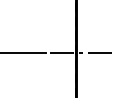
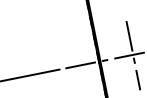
line: (102, 53) -> (133, 55), added

